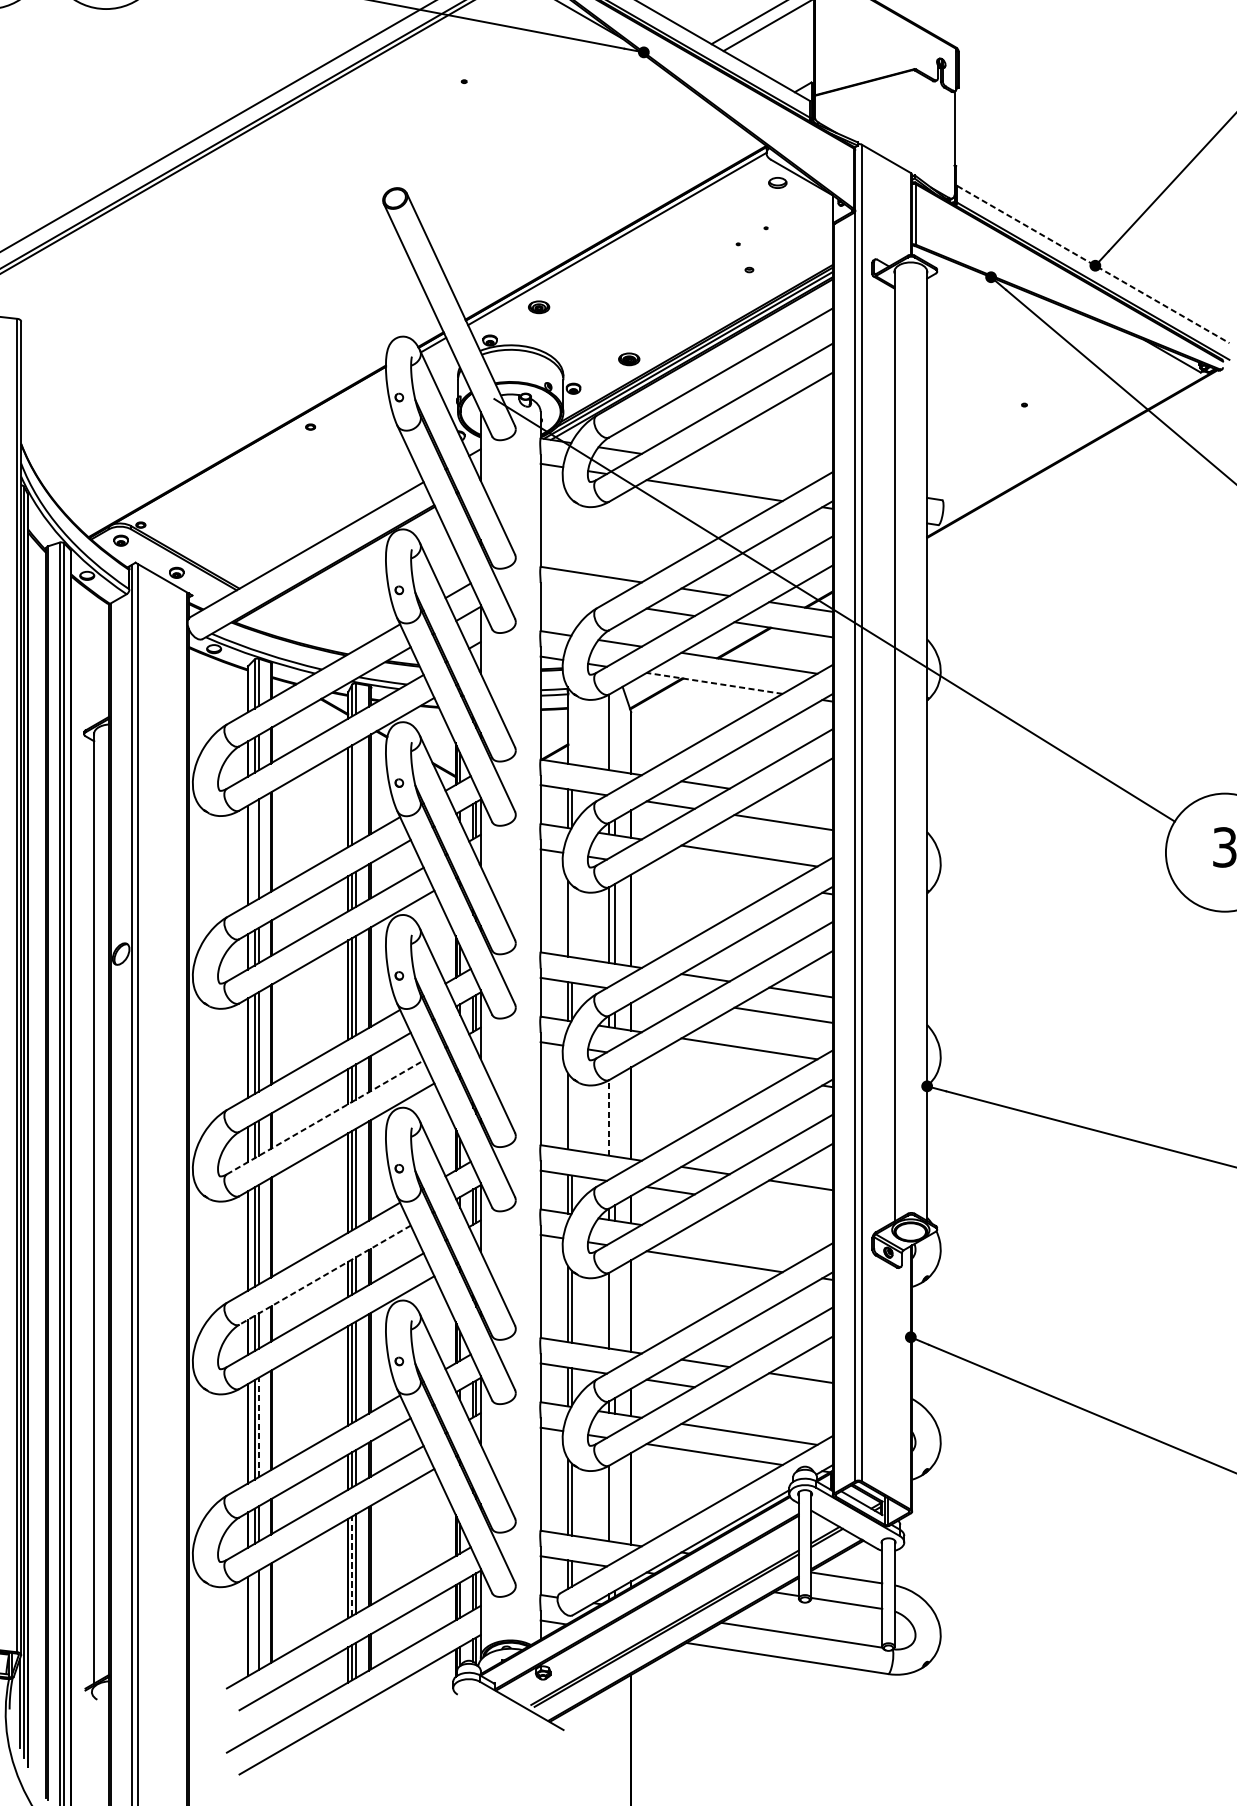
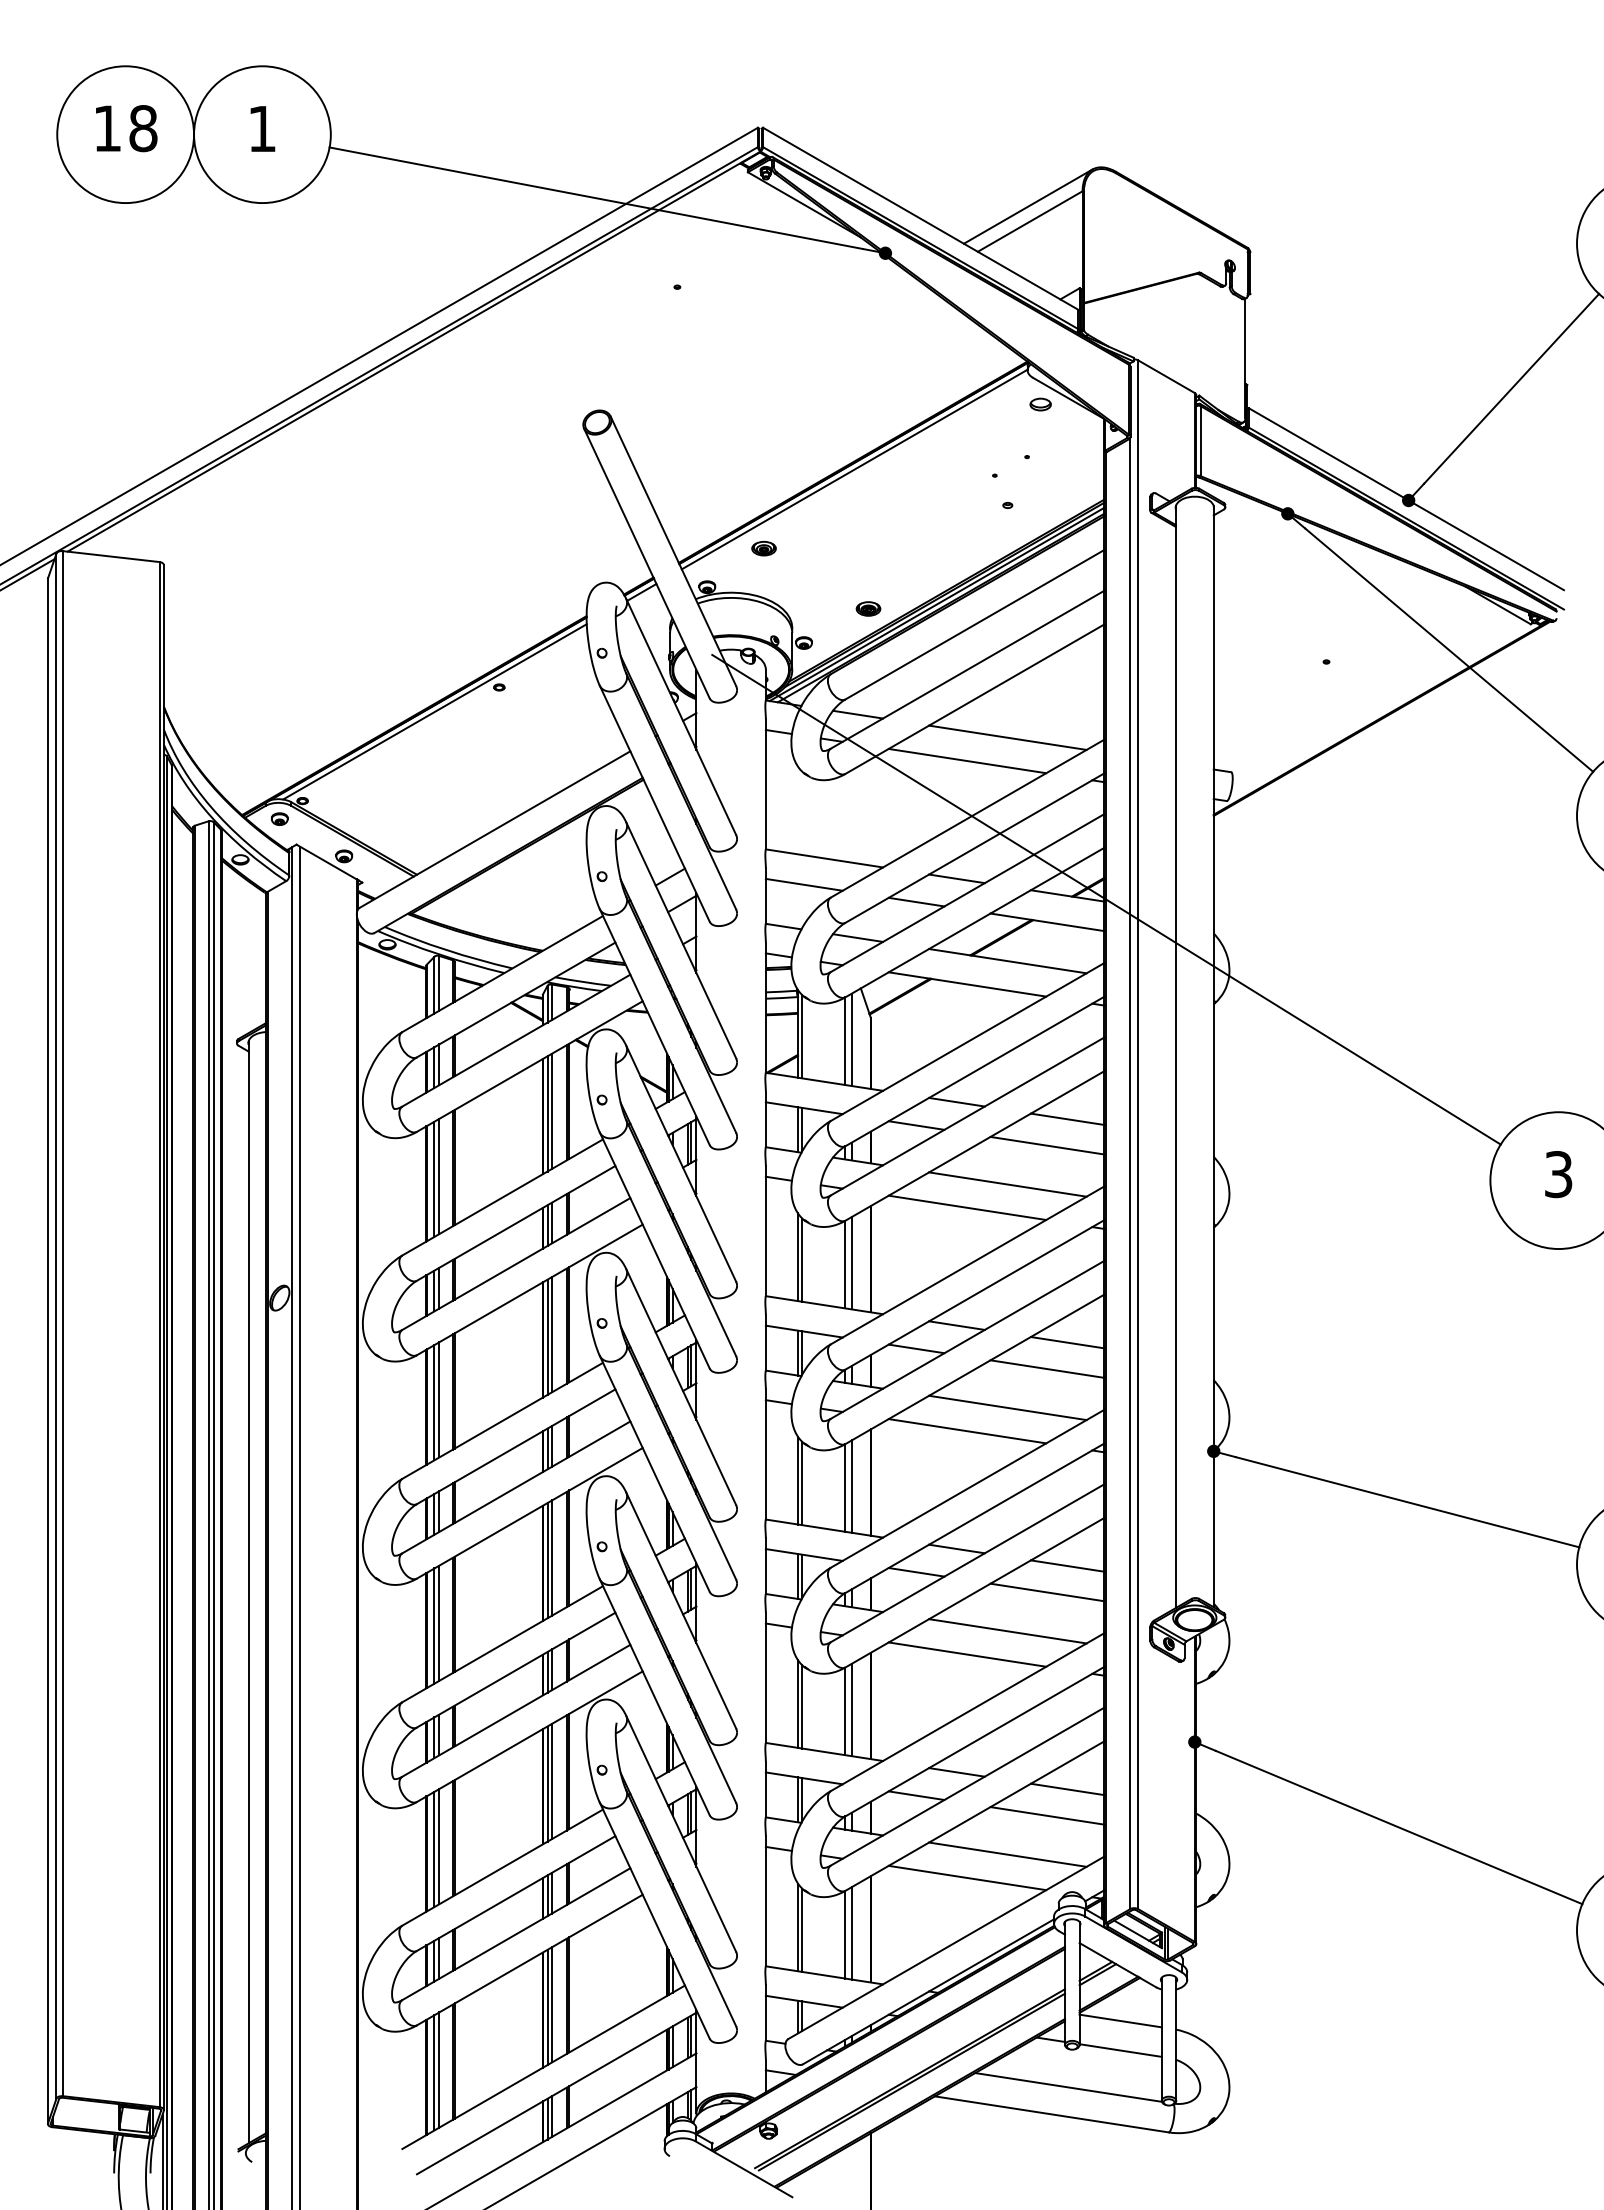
line: (1093, 264) -> (1406, 499), dashed -> solid
line: (254, 447) -> (434, 711), added
line: (749, 470) -> (1007, 737), added
line: (573, 597) -> (803, 884), added
line: (714, 683) -> (967, 984), dashed -> solid
line: (572, 728) -> (802, 1036), added
line: (614, 730) -> (851, 1039), added
line: (356, 792) -> (552, 1110), added
line: (800, 799) -> (1067, 1118), added
line: (254, 850) -> (434, 1178), added
line: (714, 875) -> (967, 1207), added
line: (572, 920) -> (802, 1259), added
line: (670, 997) -> (916, 1348), added
line: (714, 1069) -> (967, 1431), added
line: (572, 1114) -> (802, 1483), added
line: (614, 1116) -> (851, 1486), added
line: (325, 1117) -> (516, 1487), dashed -> solid
line: (609, 1117) -> (845, 1487), dashed -> solid
line: (783, 1208) -> (1047, 1592), added
line: (749, 1241) -> (1007, 1631), added
line: (325, 1275) -> (516, 1670), dashed -> solid
line: (614, 1309) -> (851, 1709), added
line: (783, 1400) -> (1047, 1815), added
line: (258, 1427) -> (439, 1846), dashed -> solid
line: (614, 1502) -> (851, 1933), added
line: (352, 1566) -> (547, 2007), dashed -> solid
line: (254, 1622) -> (434, 2072), added

